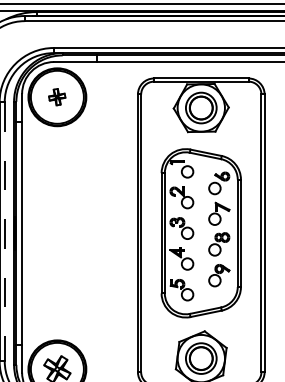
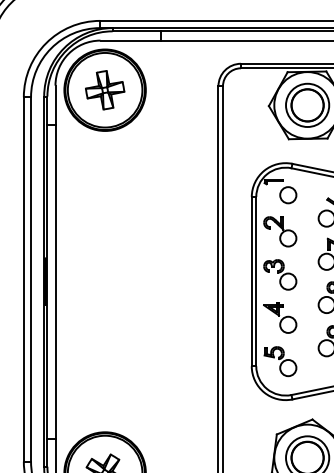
part: (56, 96) -> (103, 89), size x1.67
line: (4, 231) -> (30, 279), dashed -> solid

